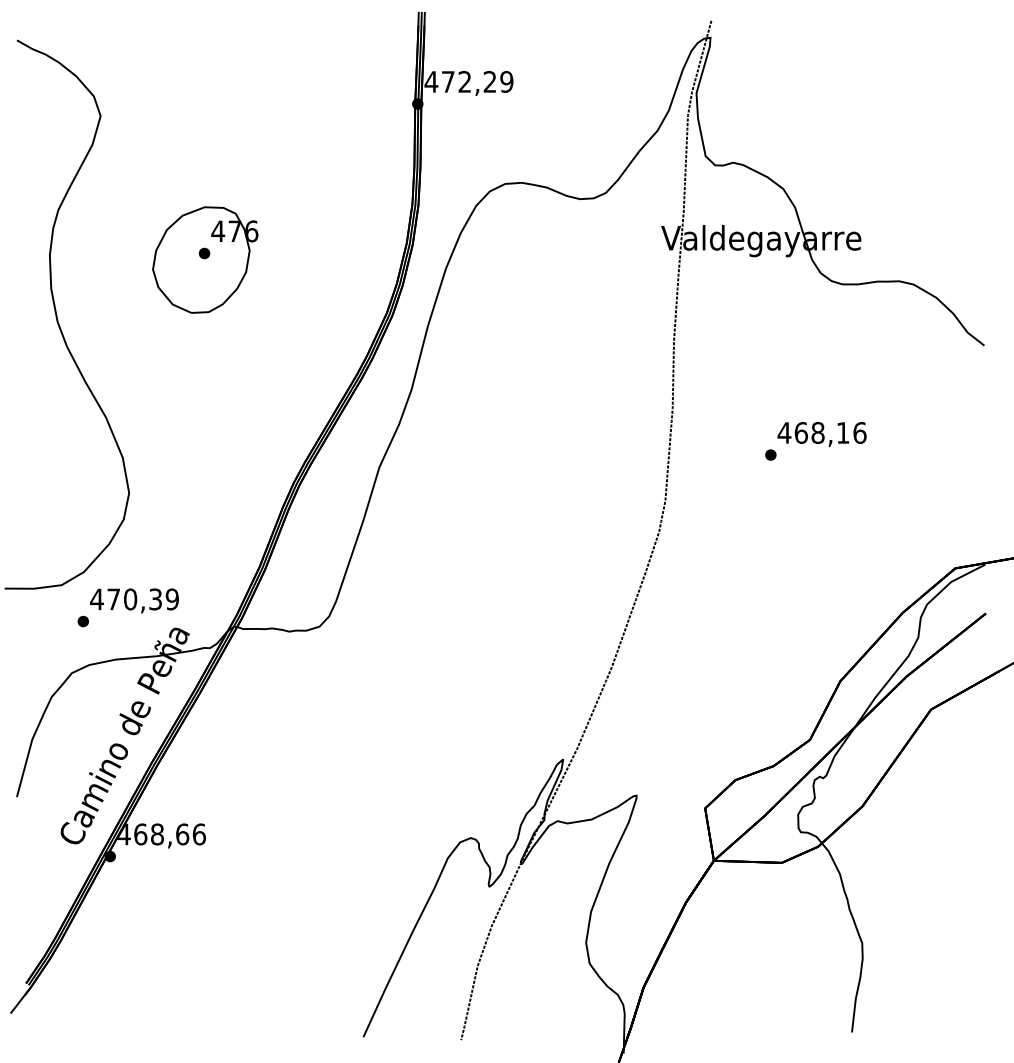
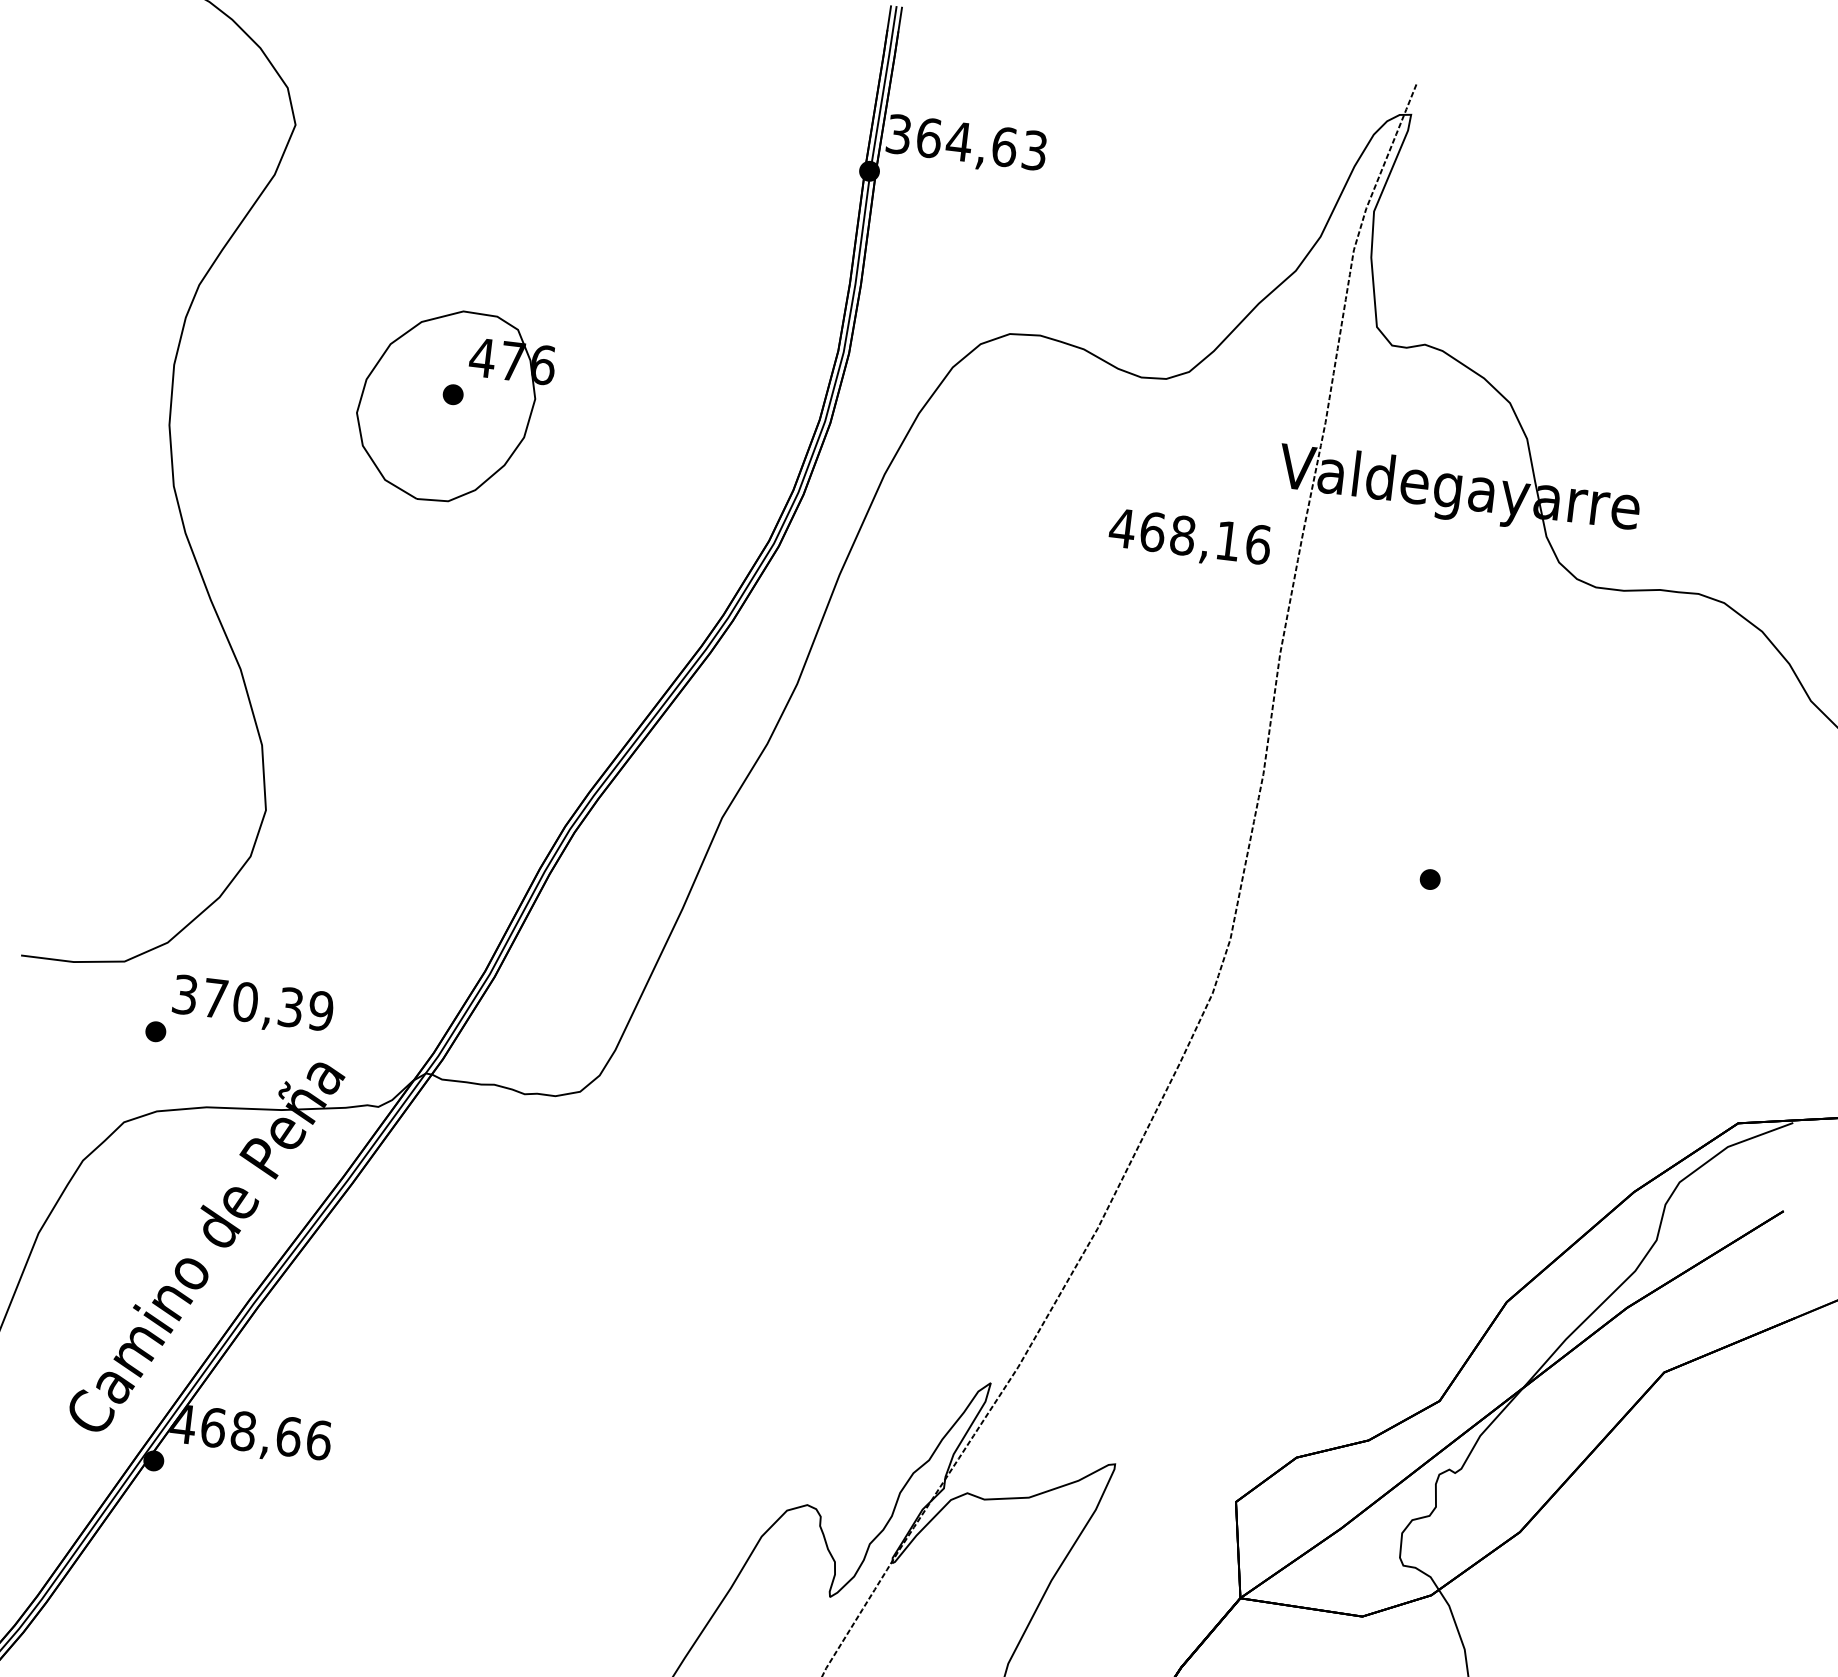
text: (468, 81) -> (965, 141), 472,29 -> 364,63
text: (821, 434) -> (1188, 539), moved
text: (96, 599) -> (184, 994), 470,39 -> 370,39

